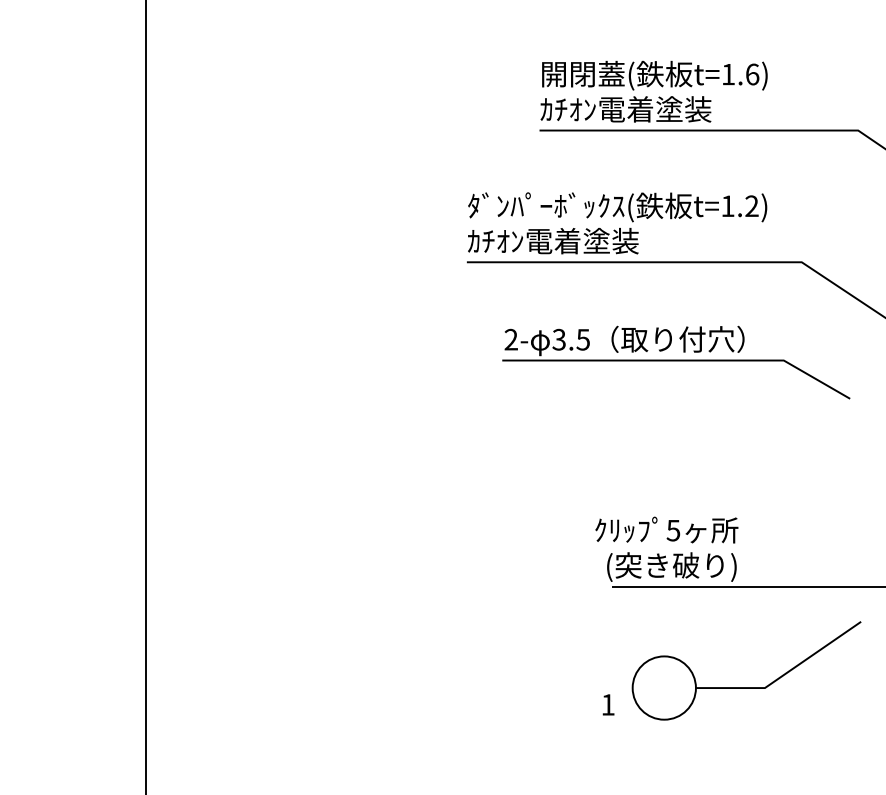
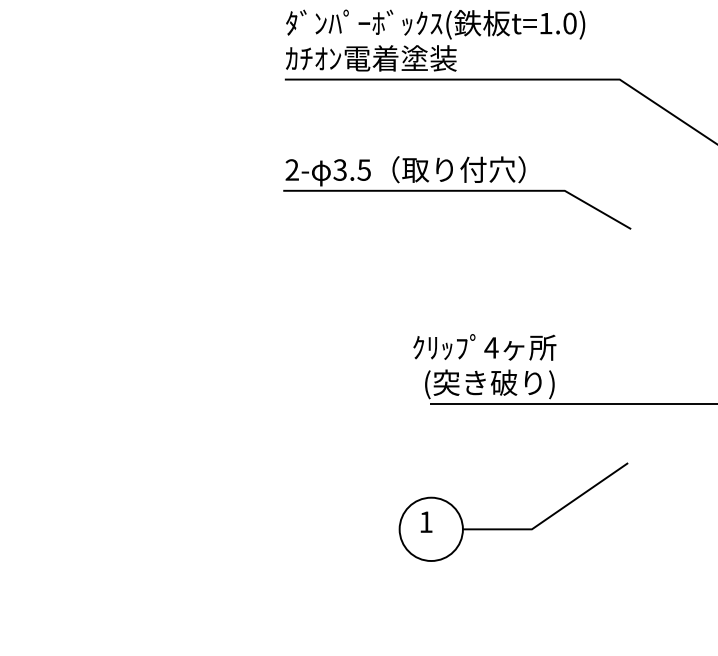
text: (751, 206) -> (569, 23), t=1.2) -> t=1.0)
part: (676, 362) -> (457, 192), moved
text: (673, 530) -> (491, 347), 5 -> 4
part: (746, 687) -> (513, 528), moved

